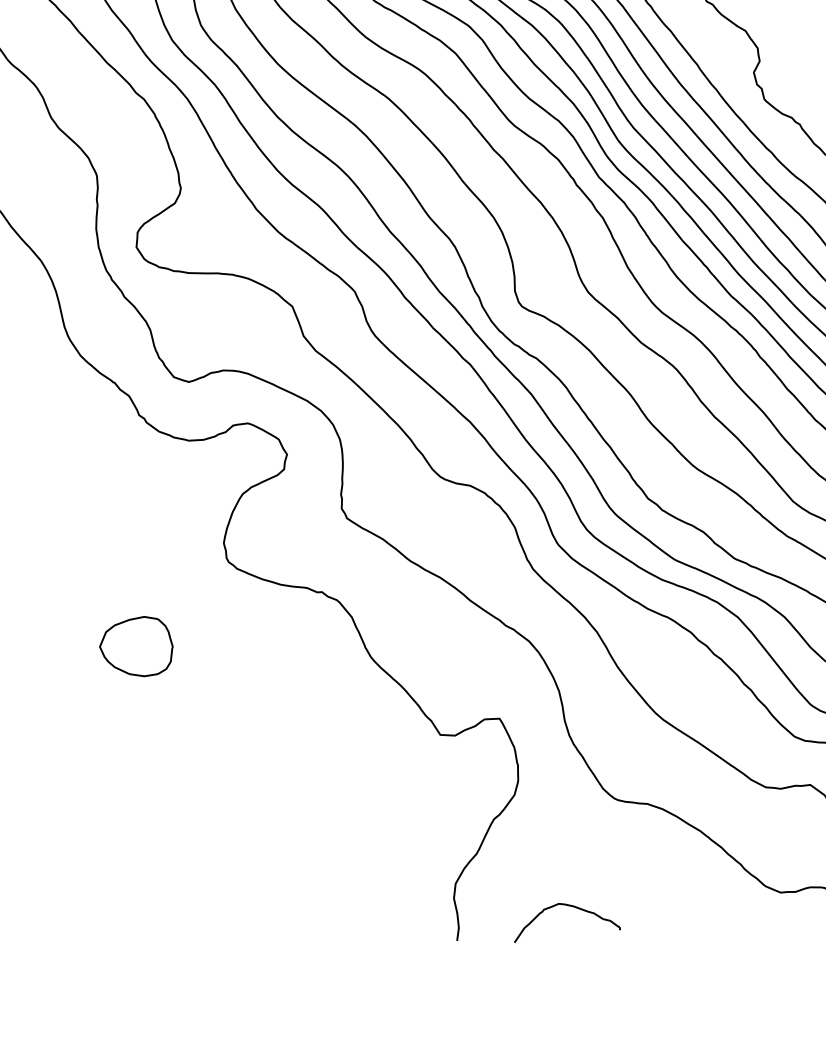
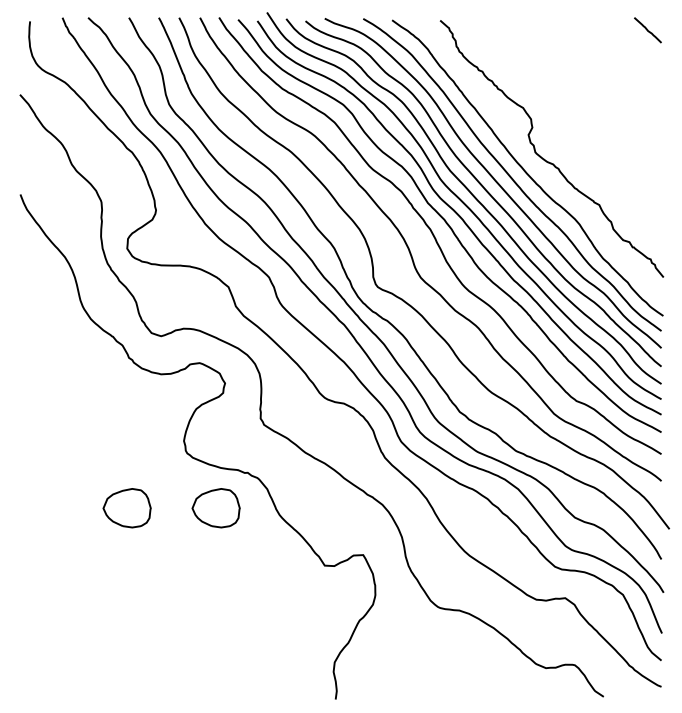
part: (272, 647) -> (215, 508), added
curve: (573, 908) -> (411, 678), removed

